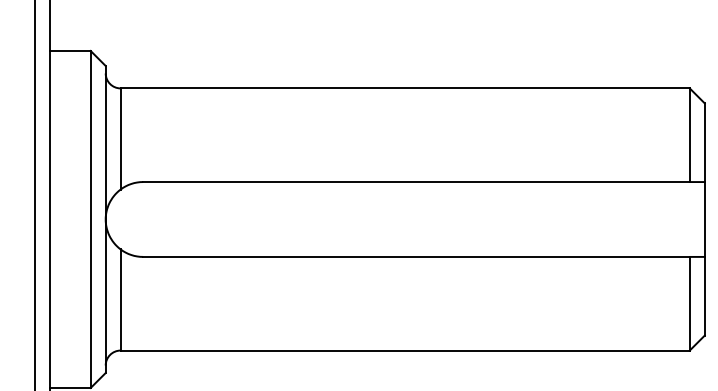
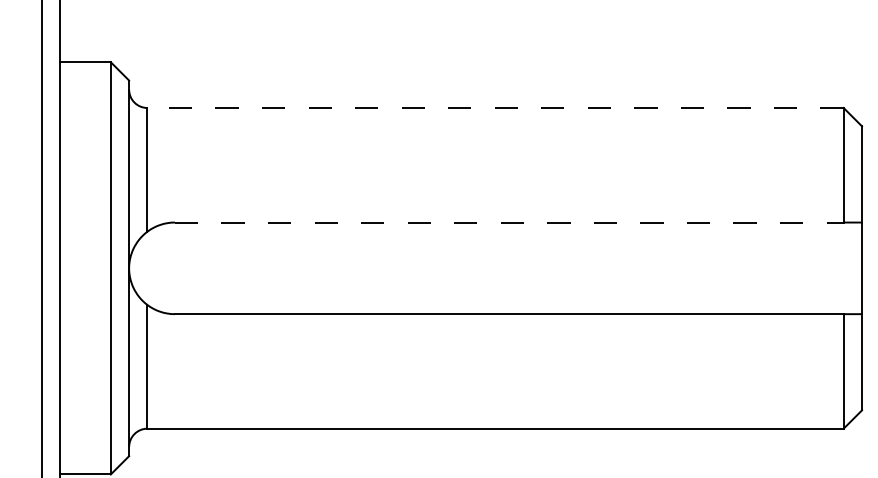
line: (405, 88) -> (495, 108), solid -> dashed
line: (416, 182) -> (509, 223), solid -> dashed

